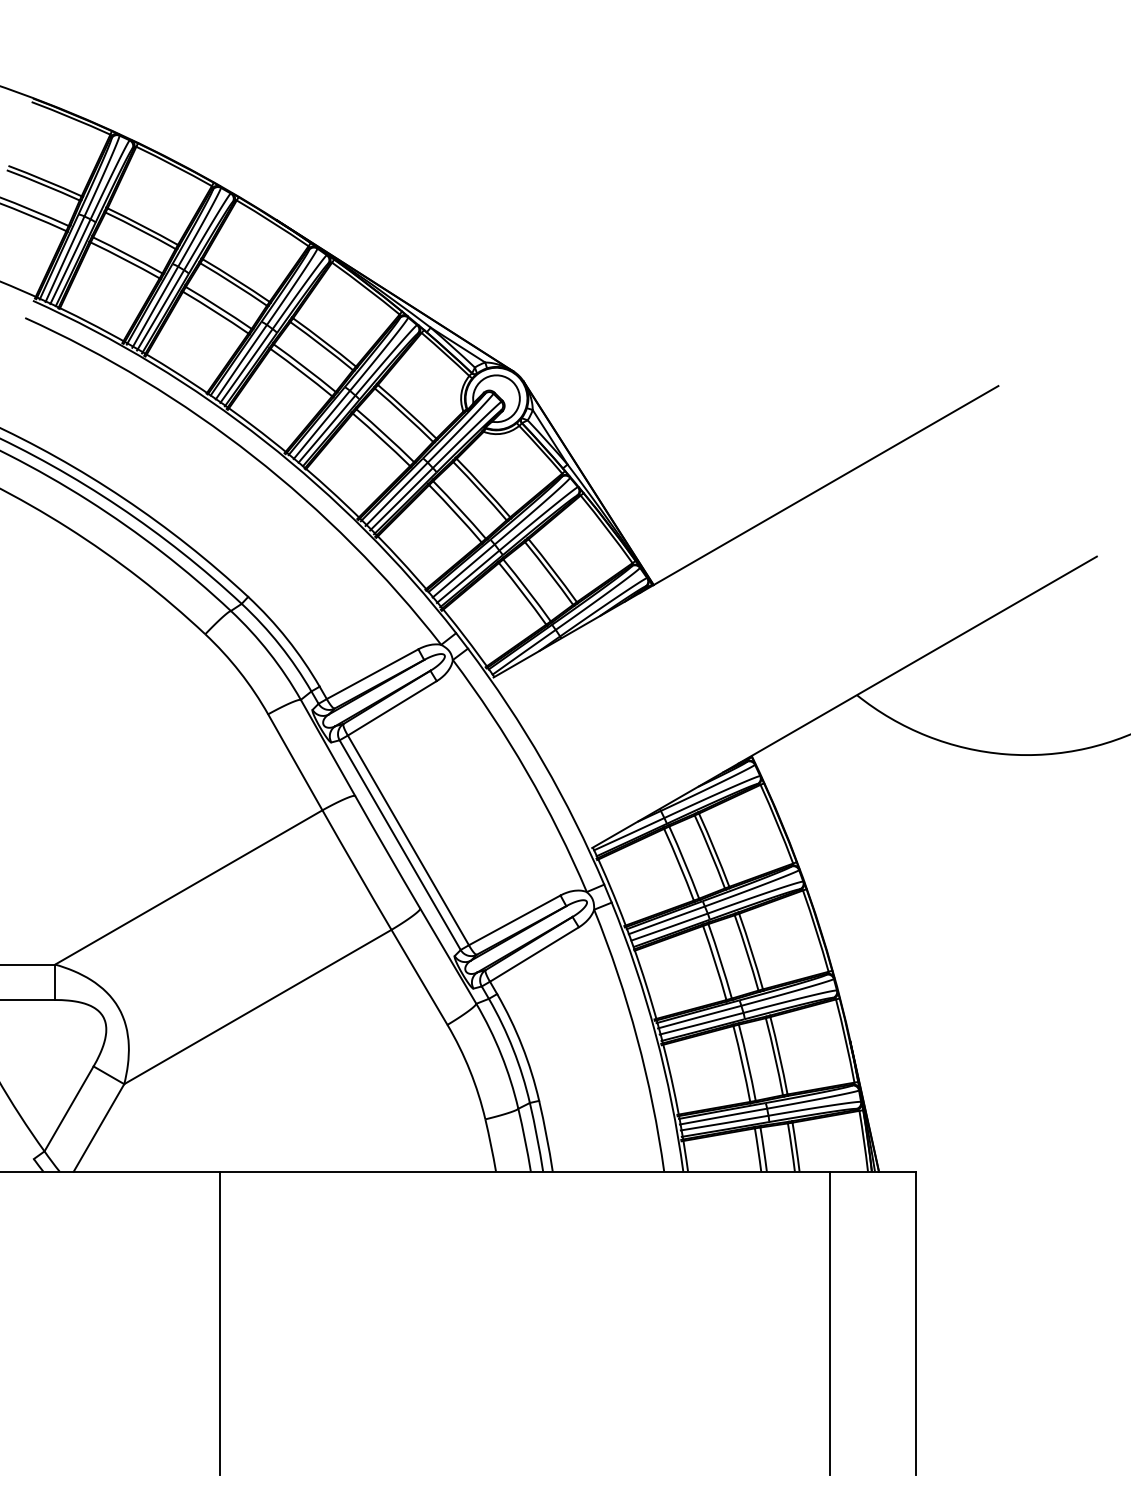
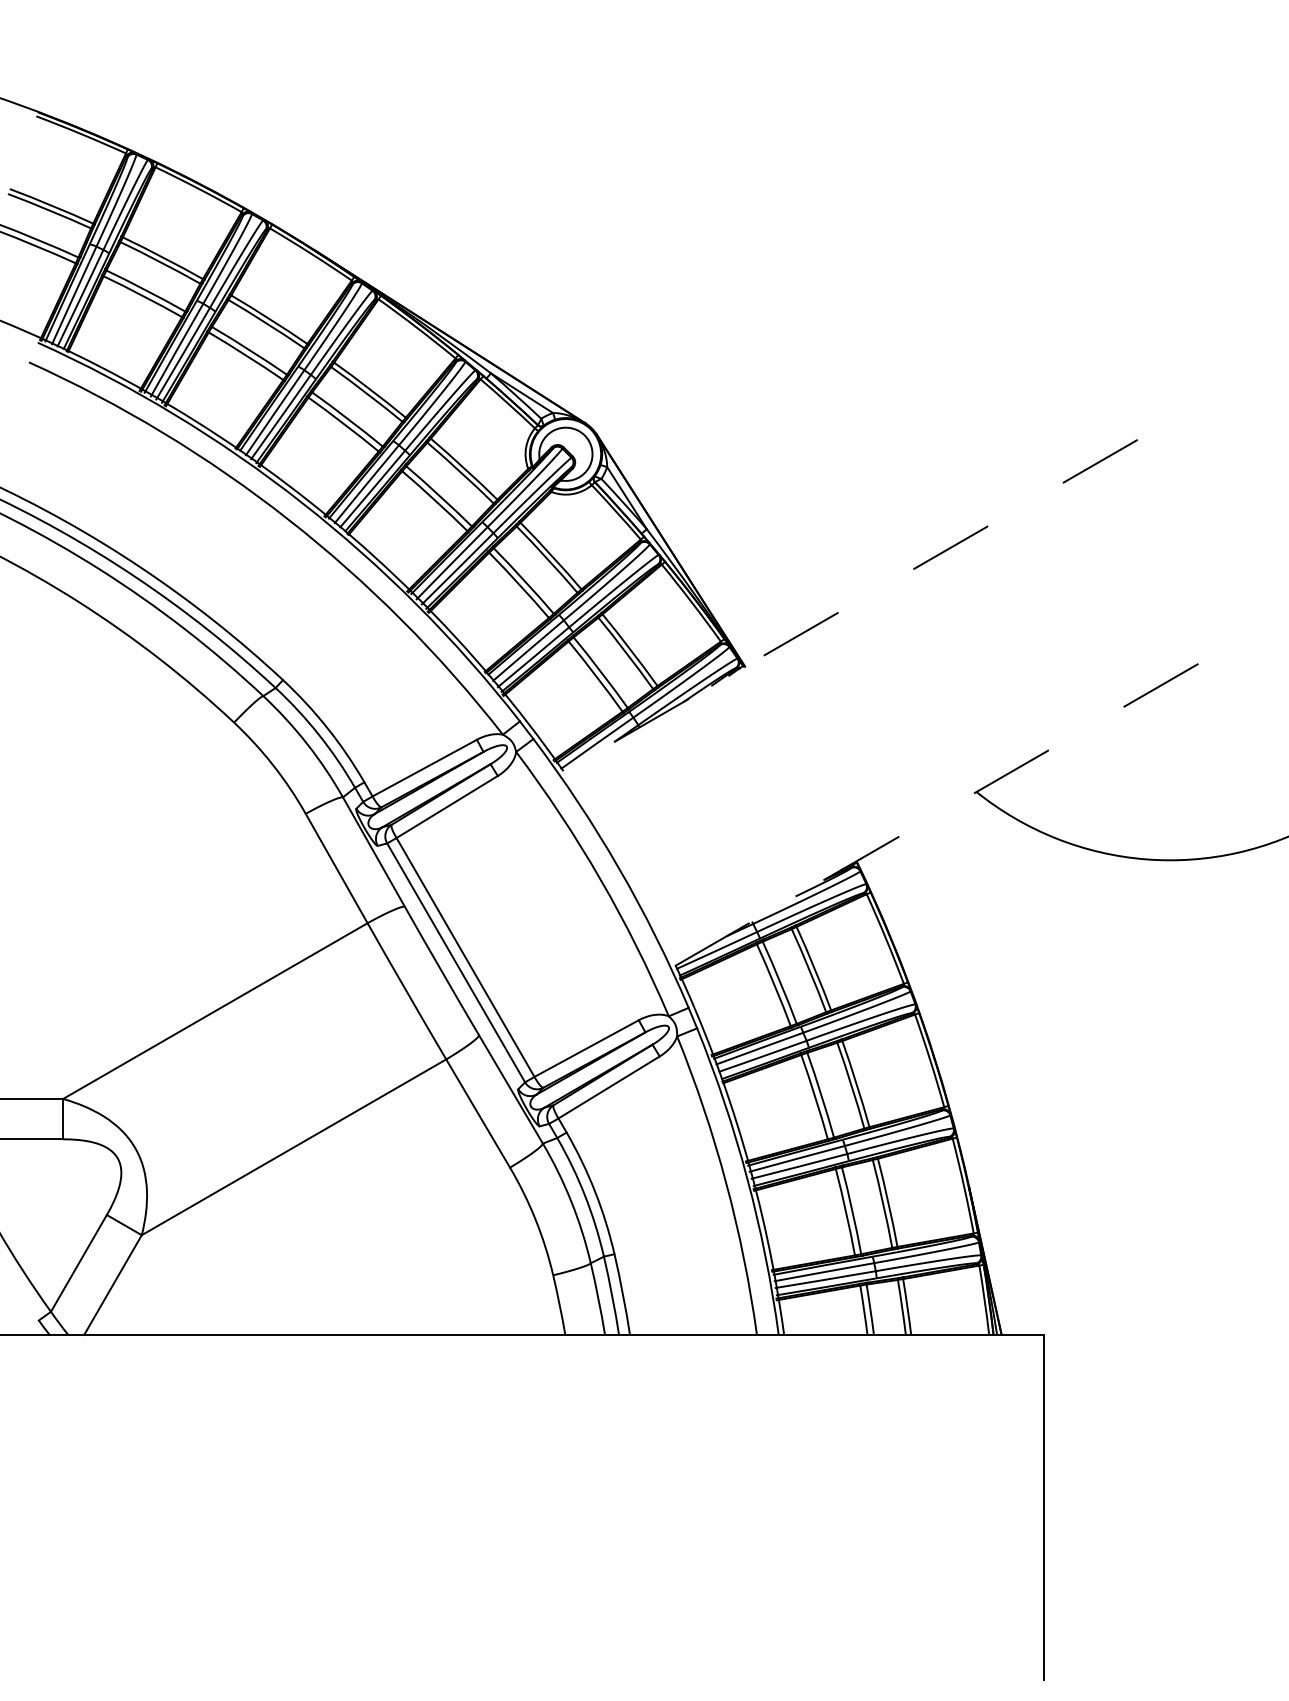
line: (745, 532) -> (849, 606), solid -> dashed
line: (844, 702) -> (962, 800), solid -> dashed
line: (219, 1322) -> (250, 1506), removed
line: (830, 1322) -> (946, 1506), removed

